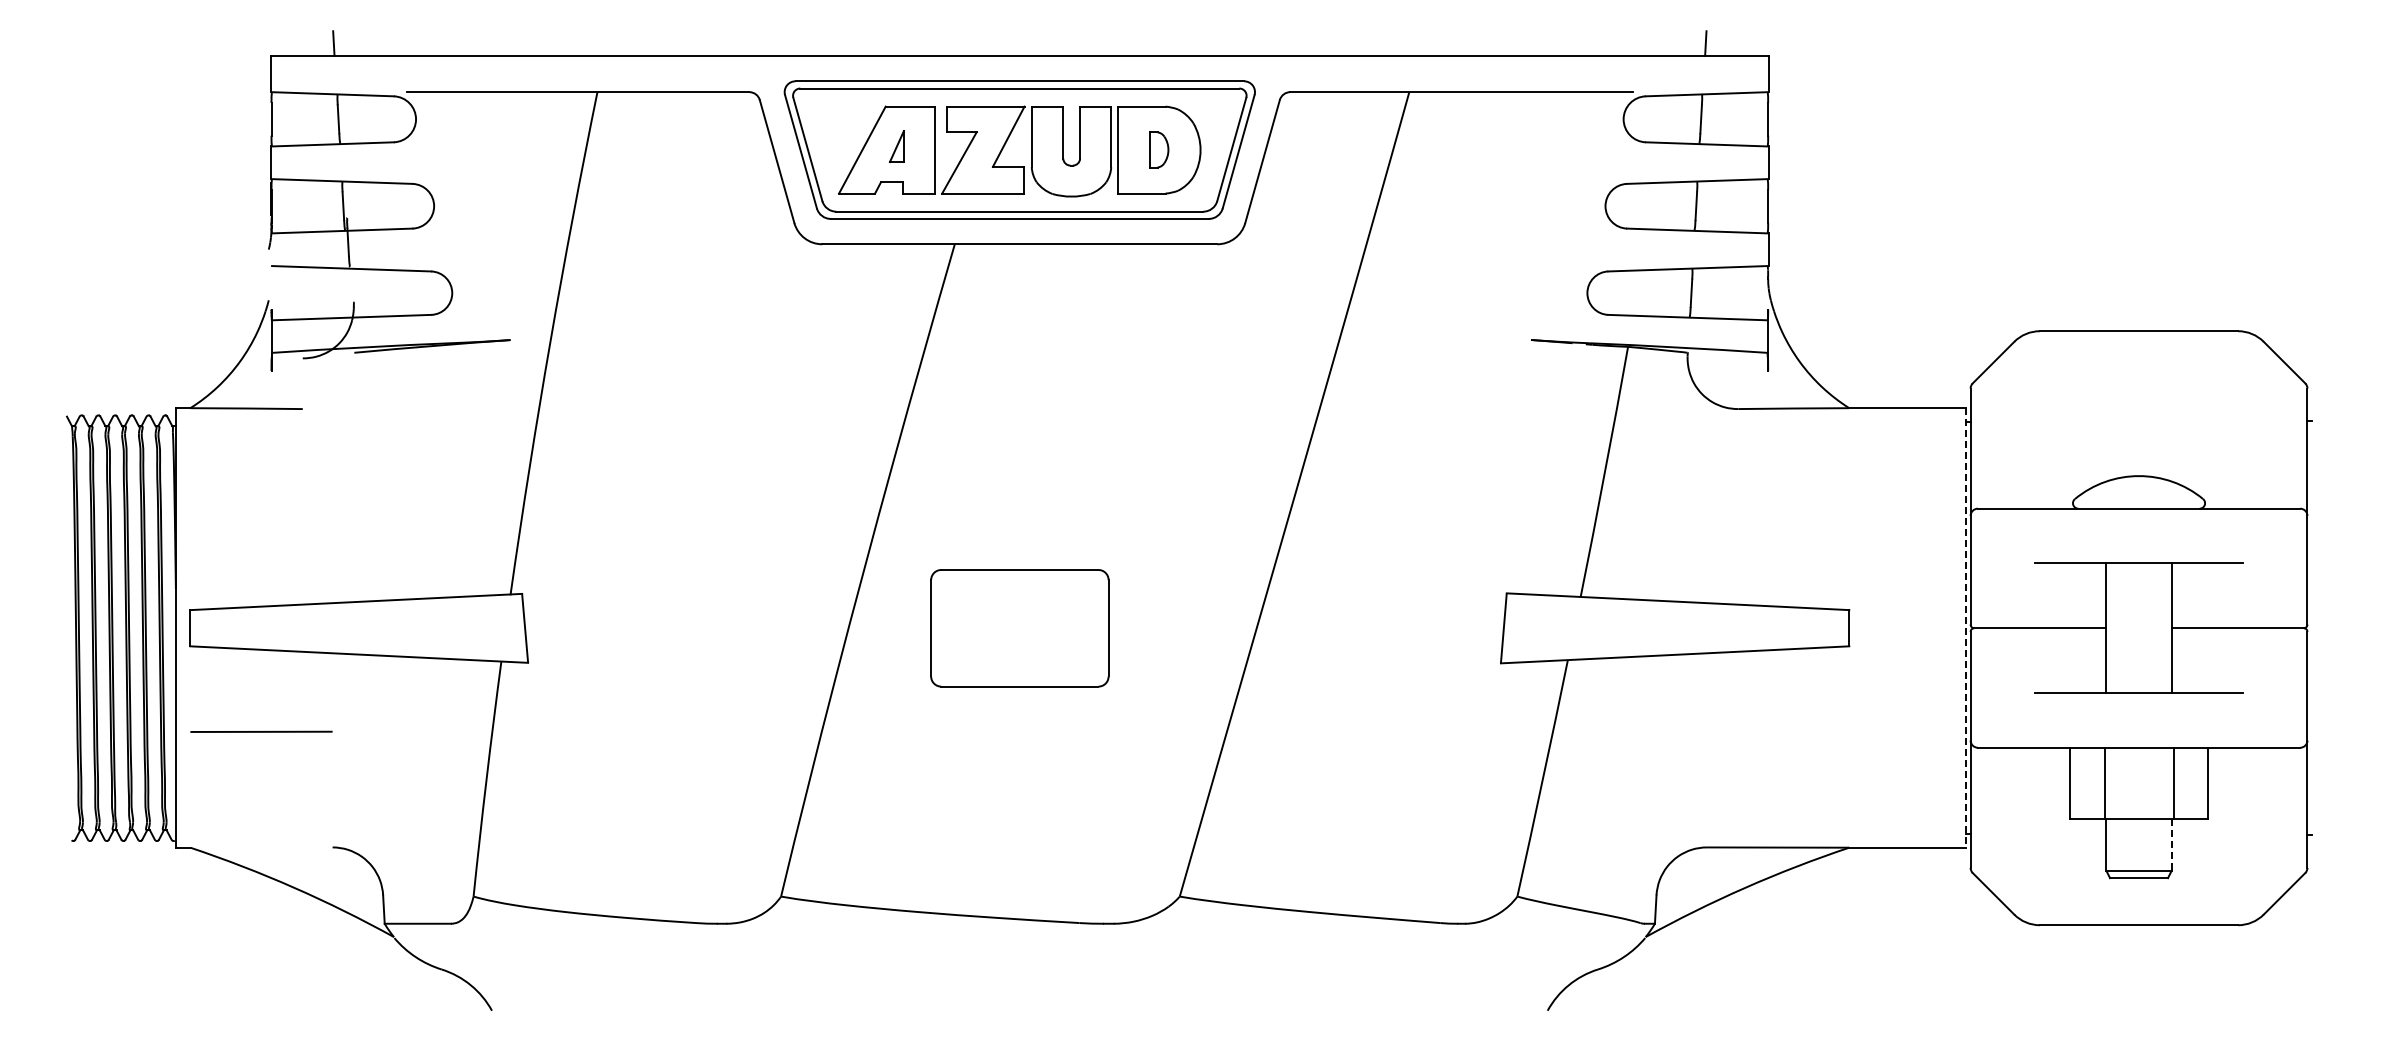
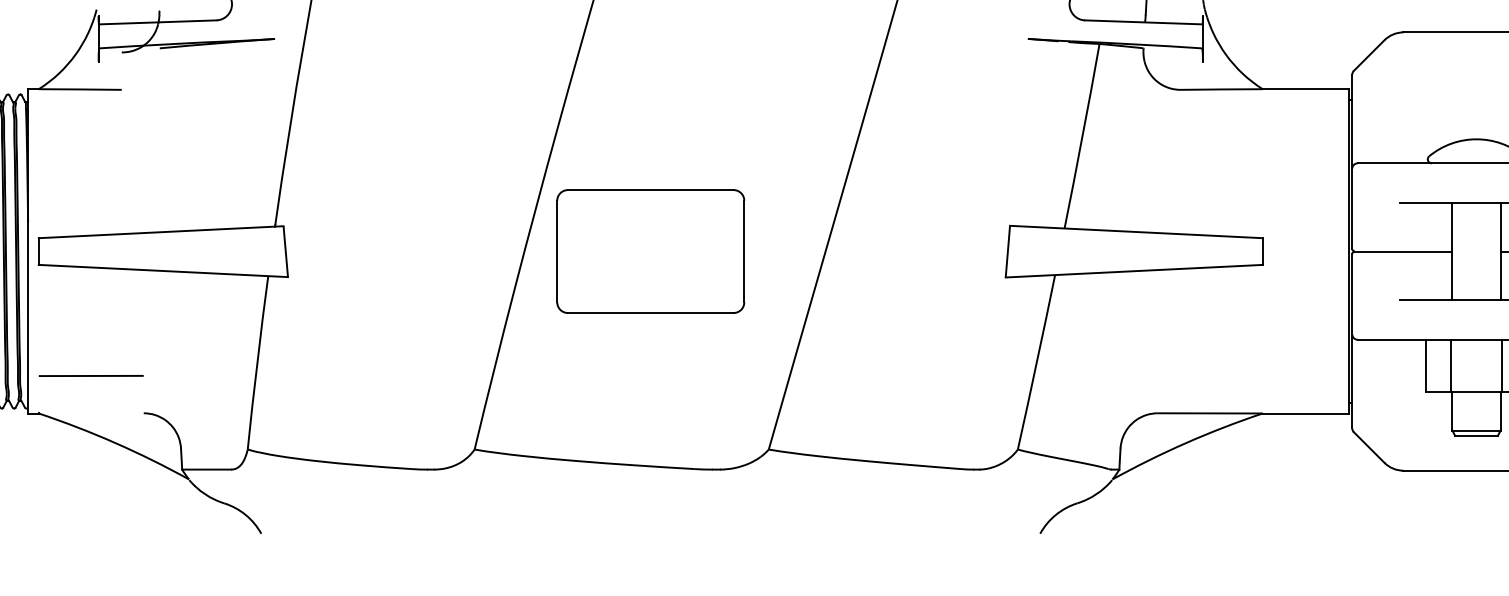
part: (1019, 628) -> (650, 251), size x1.43
line: (1966, 628) -> (1349, 251), dashed -> solid
line: (261, 731) -> (91, 375), moved
line: (2171, 845) -> (1500, 411), dashed -> solid

